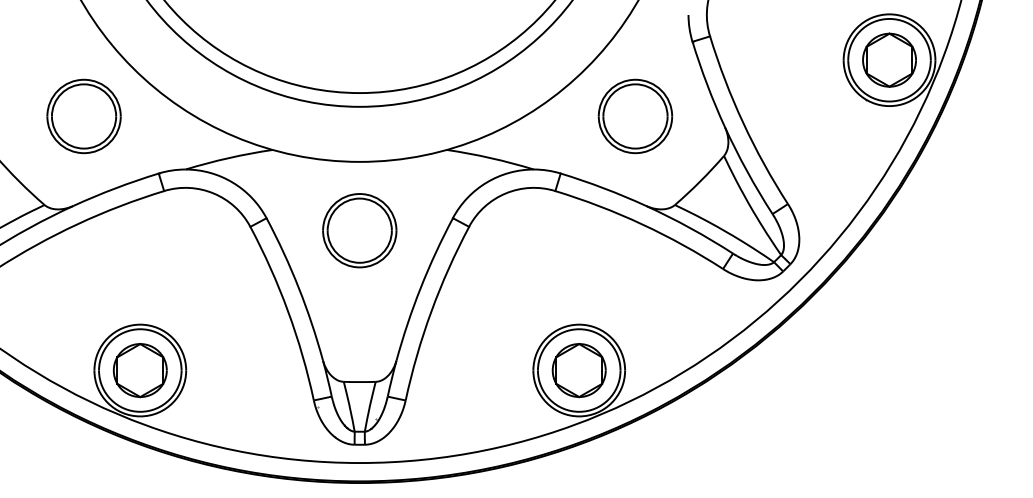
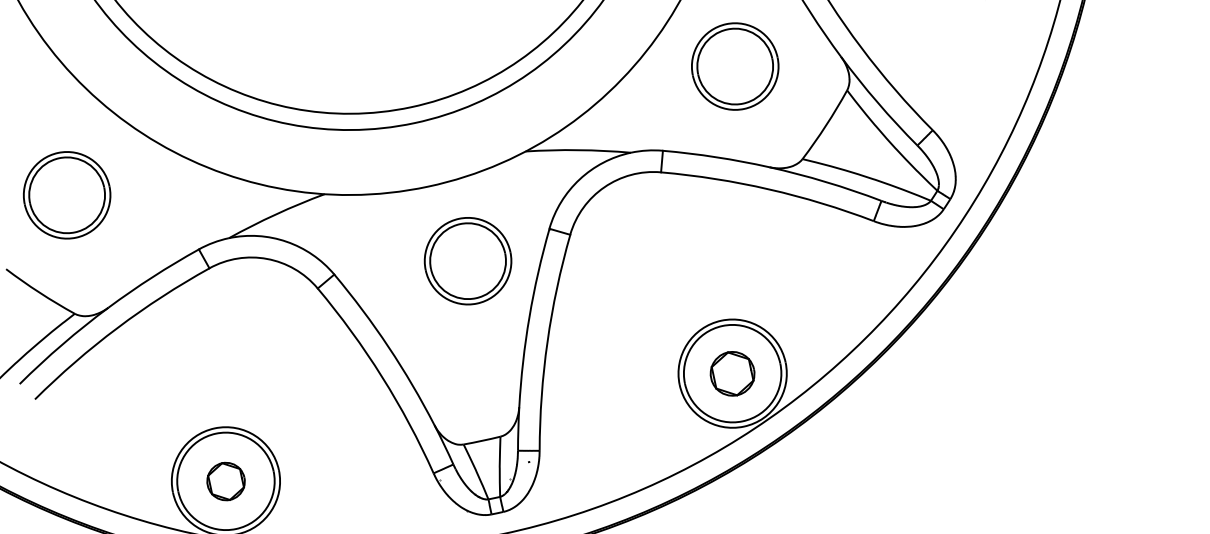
part: (83, 116) -> (66, 195), moved
part: (359, 230) -> (467, 261), moved
part: (140, 370) -> (226, 481), size x0.6
part: (578, 370) -> (731, 373), size x0.7

